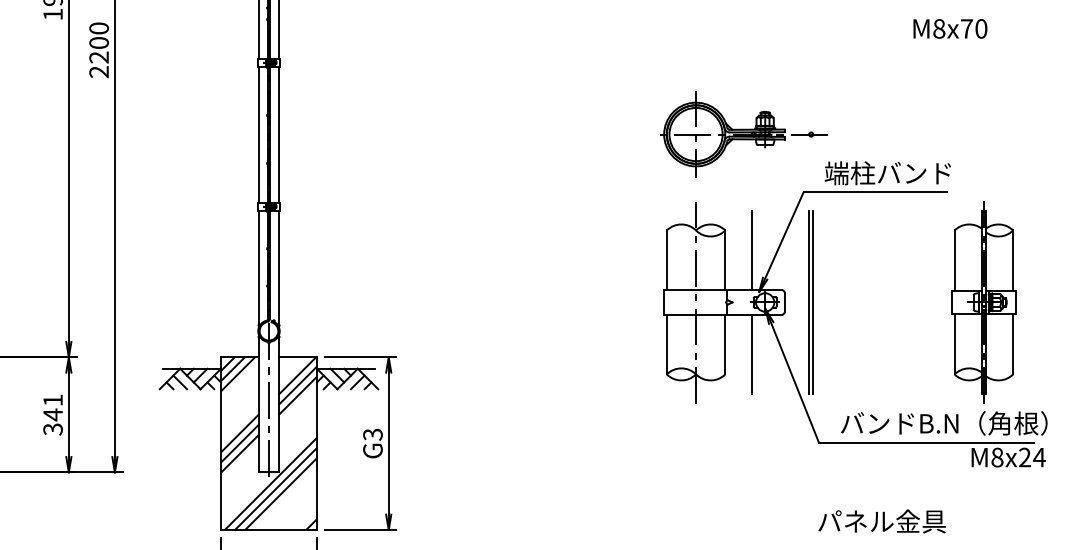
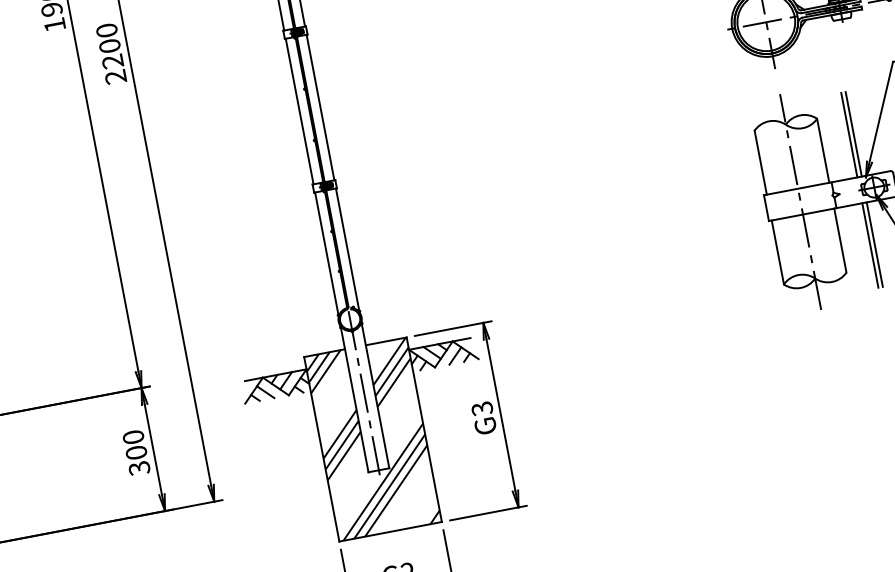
line: (755, 250) -> (853, 134), added
line: (755, 353) -> (874, 244), added
text: (52, 407) -> (134, 445), 341 -> 300

